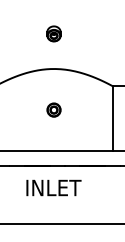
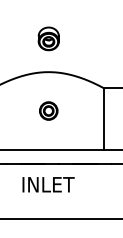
part: (53, 33) -> (48, 38), size x1.6
part: (53, 109) -> (48, 110), size x1.4

